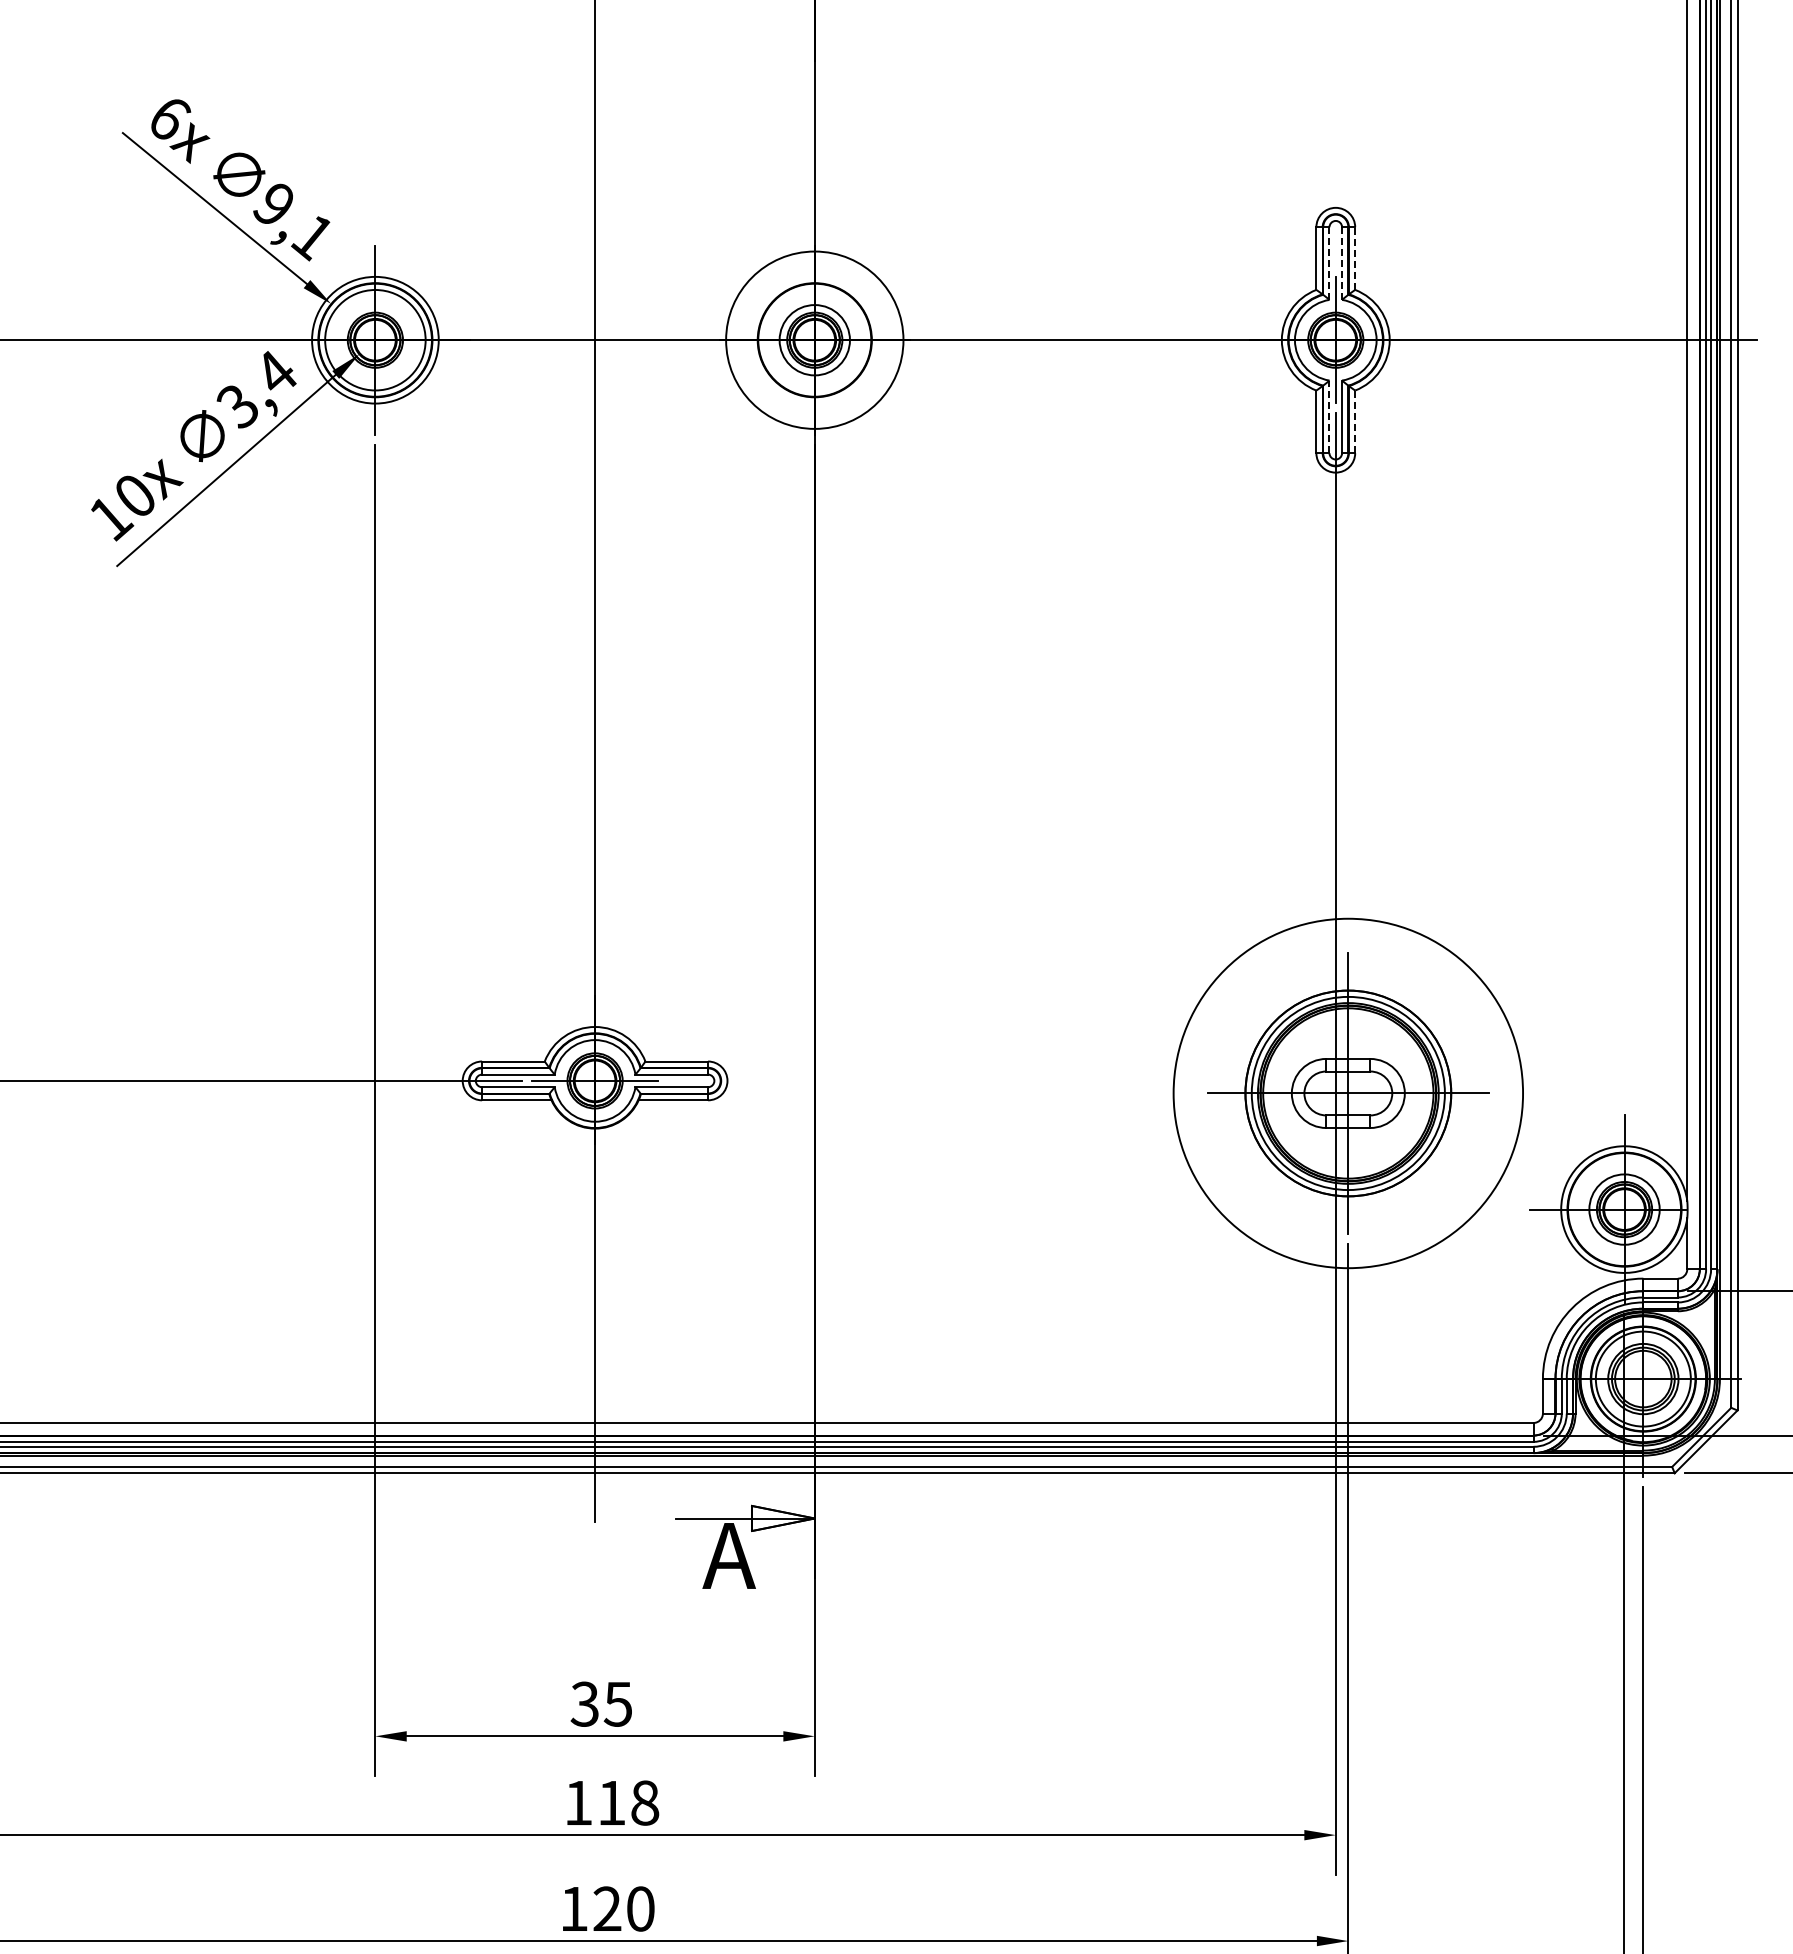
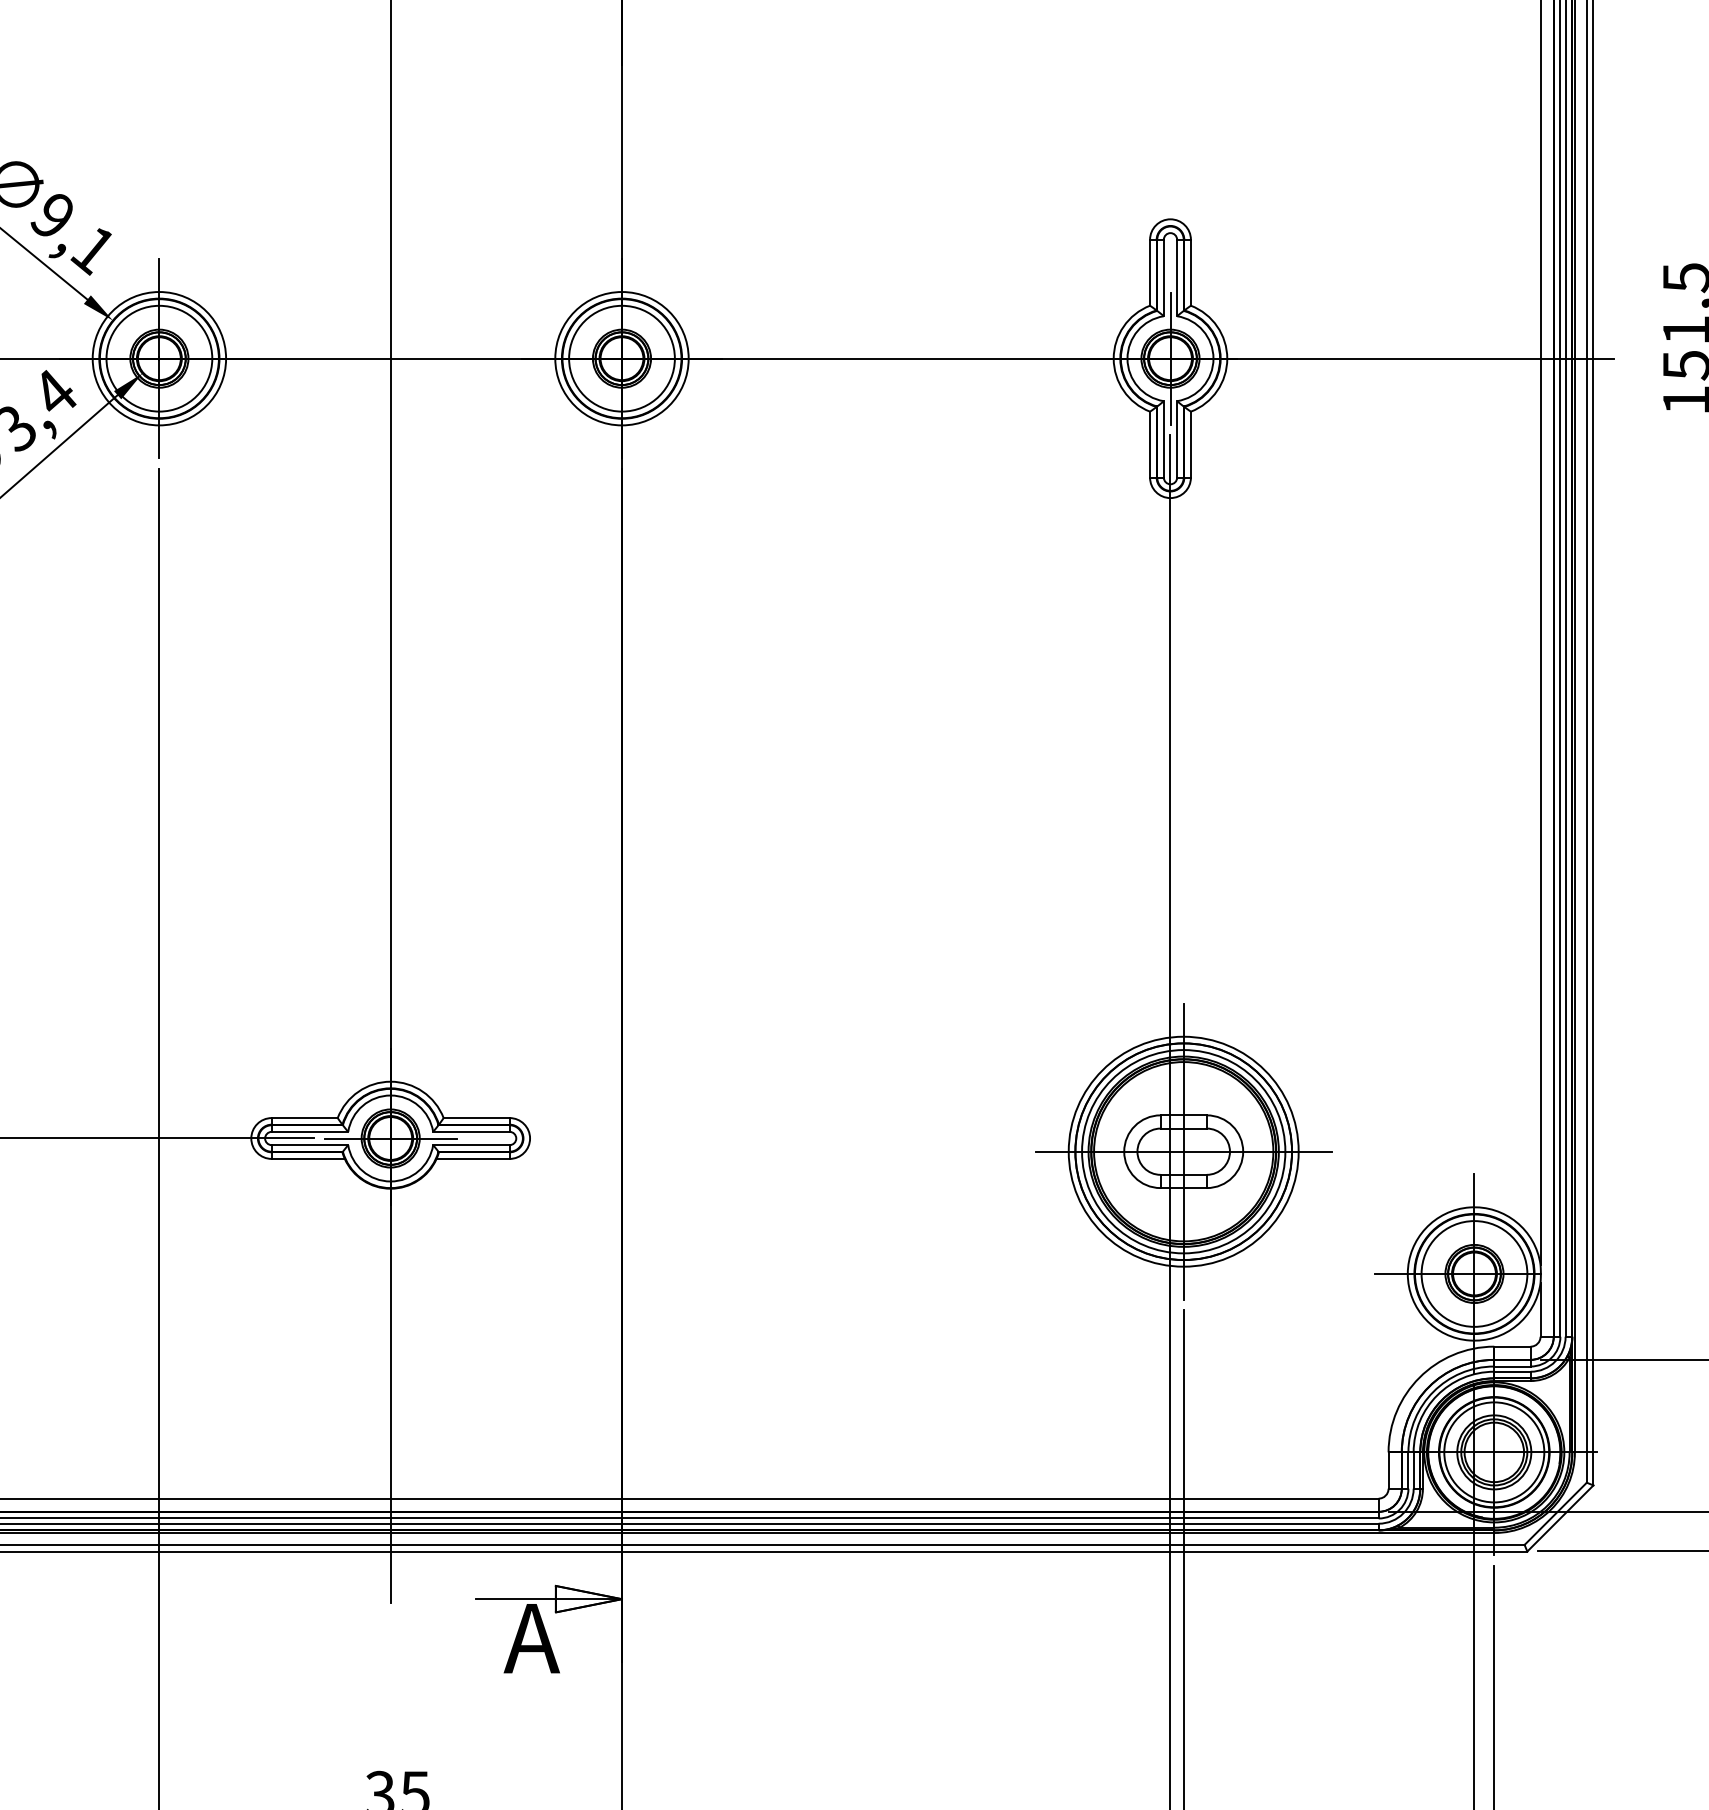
line: (1355, 258) -> (1191, 272), dashed -> solid
line: (1329, 263) -> (1163, 277), dashed -> solid
line: (1342, 264) -> (1177, 278), dashed -> solid
circle: (814, 339) -> (621, 357), size x0.71
circle: (814, 340) -> (621, 358), size x1.43
line: (1329, 416) -> (1163, 438), dashed -> solid
line: (1355, 421) -> (1191, 444), dashed -> solid
circle: (1348, 1093) -> (1183, 1151), size x0.62
circle: (1624, 1209) -> (1474, 1273), size x1.43

